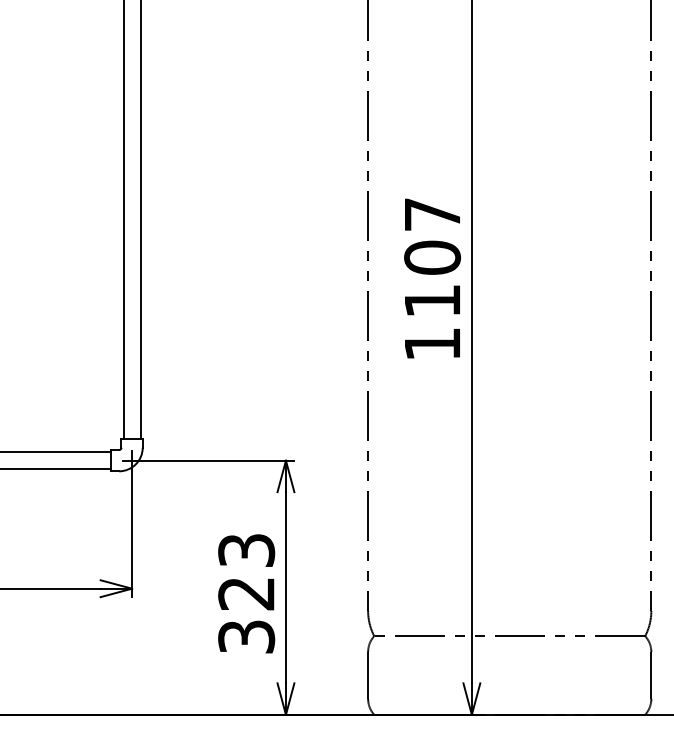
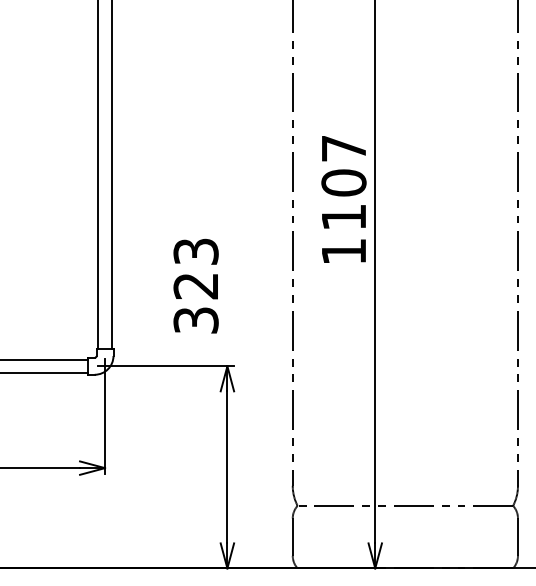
text: (431, 278) -> (343, 199), moved
text: (245, 592) -> (195, 285), moved

